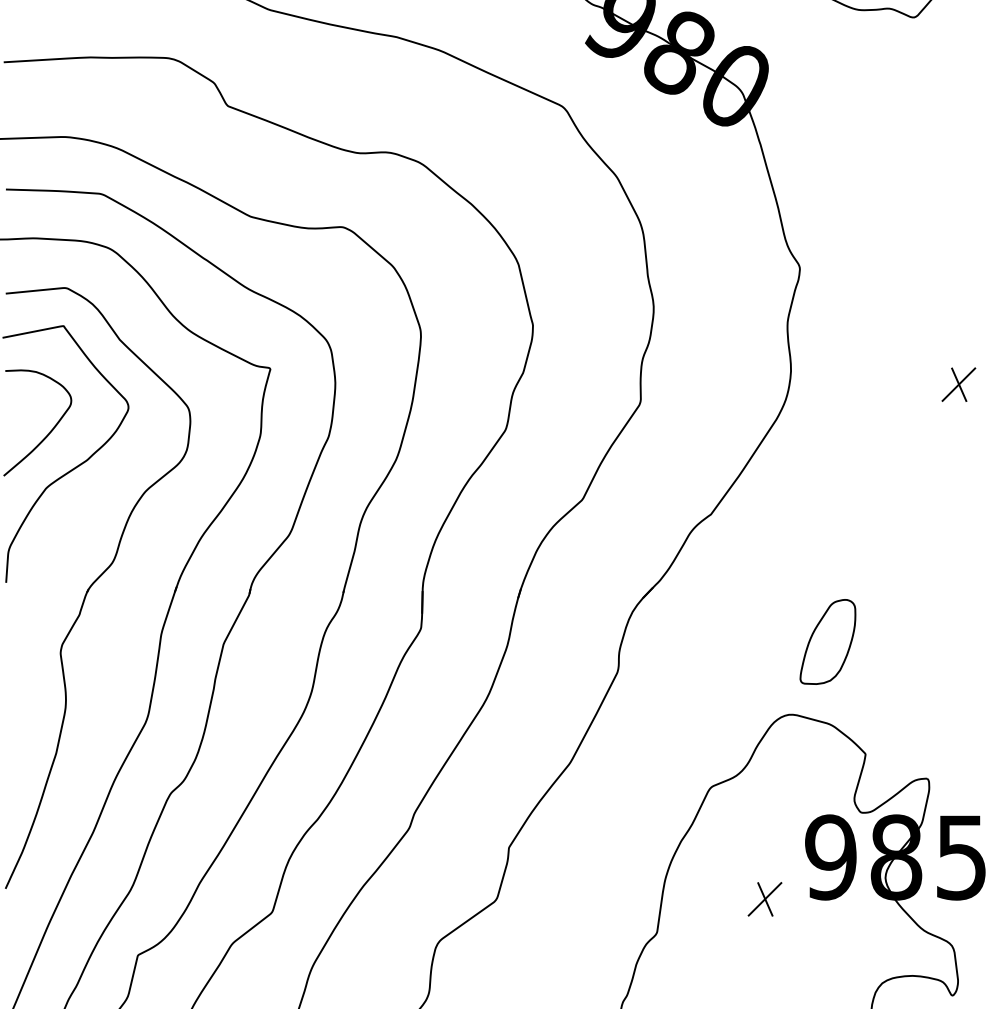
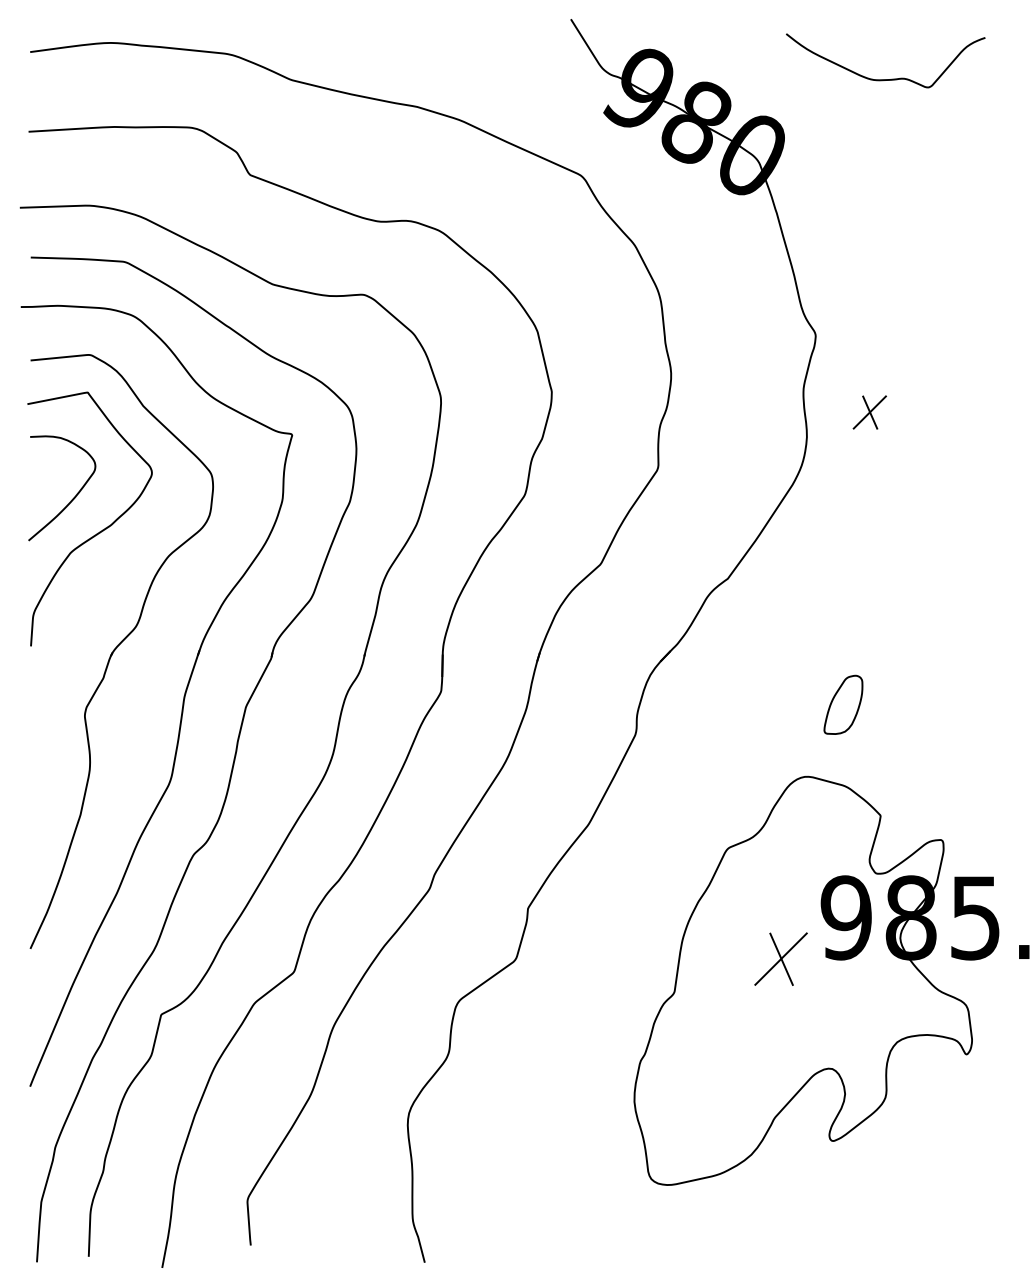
part: (958, 384) -> (869, 412), moved
part: (828, 641) -> (843, 704), size x0.7
part: (765, 899) -> (781, 959), size x1.6

